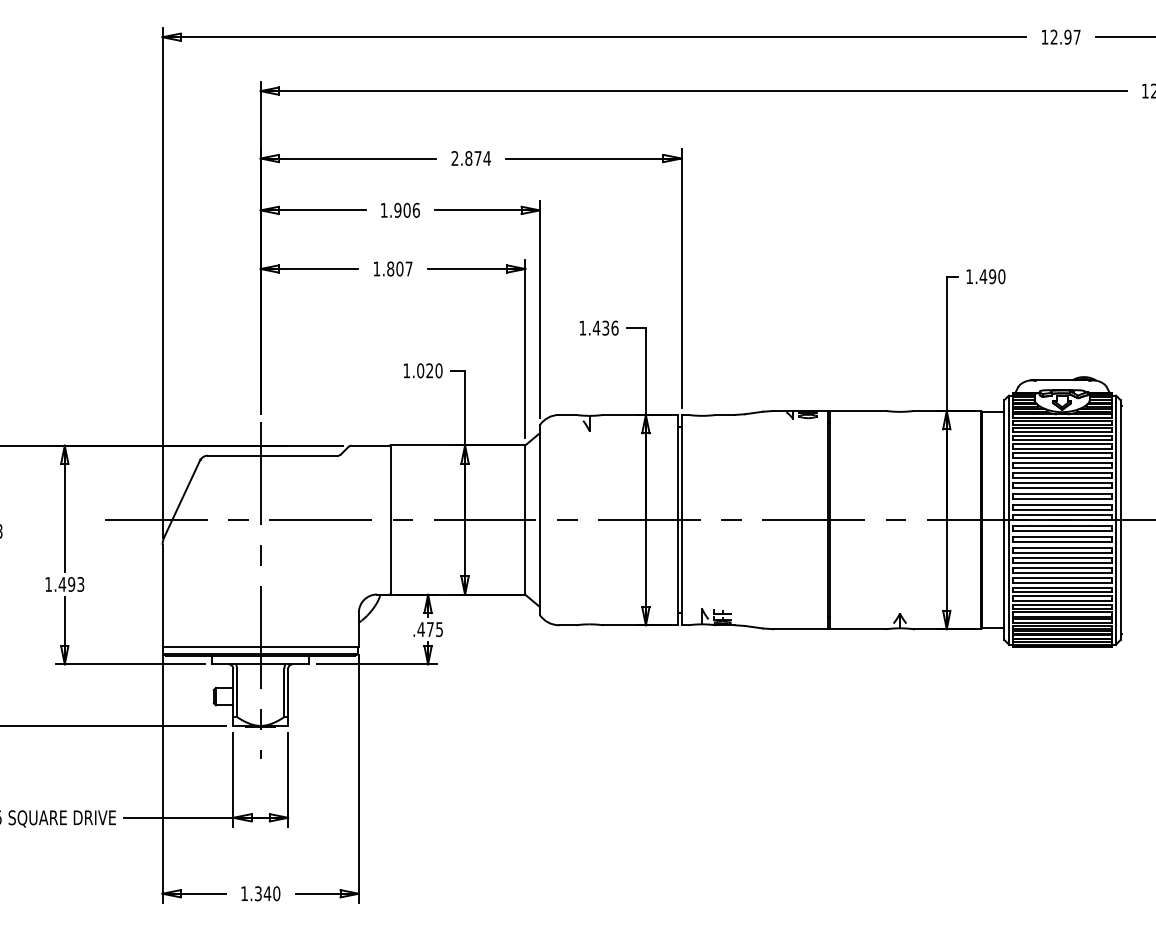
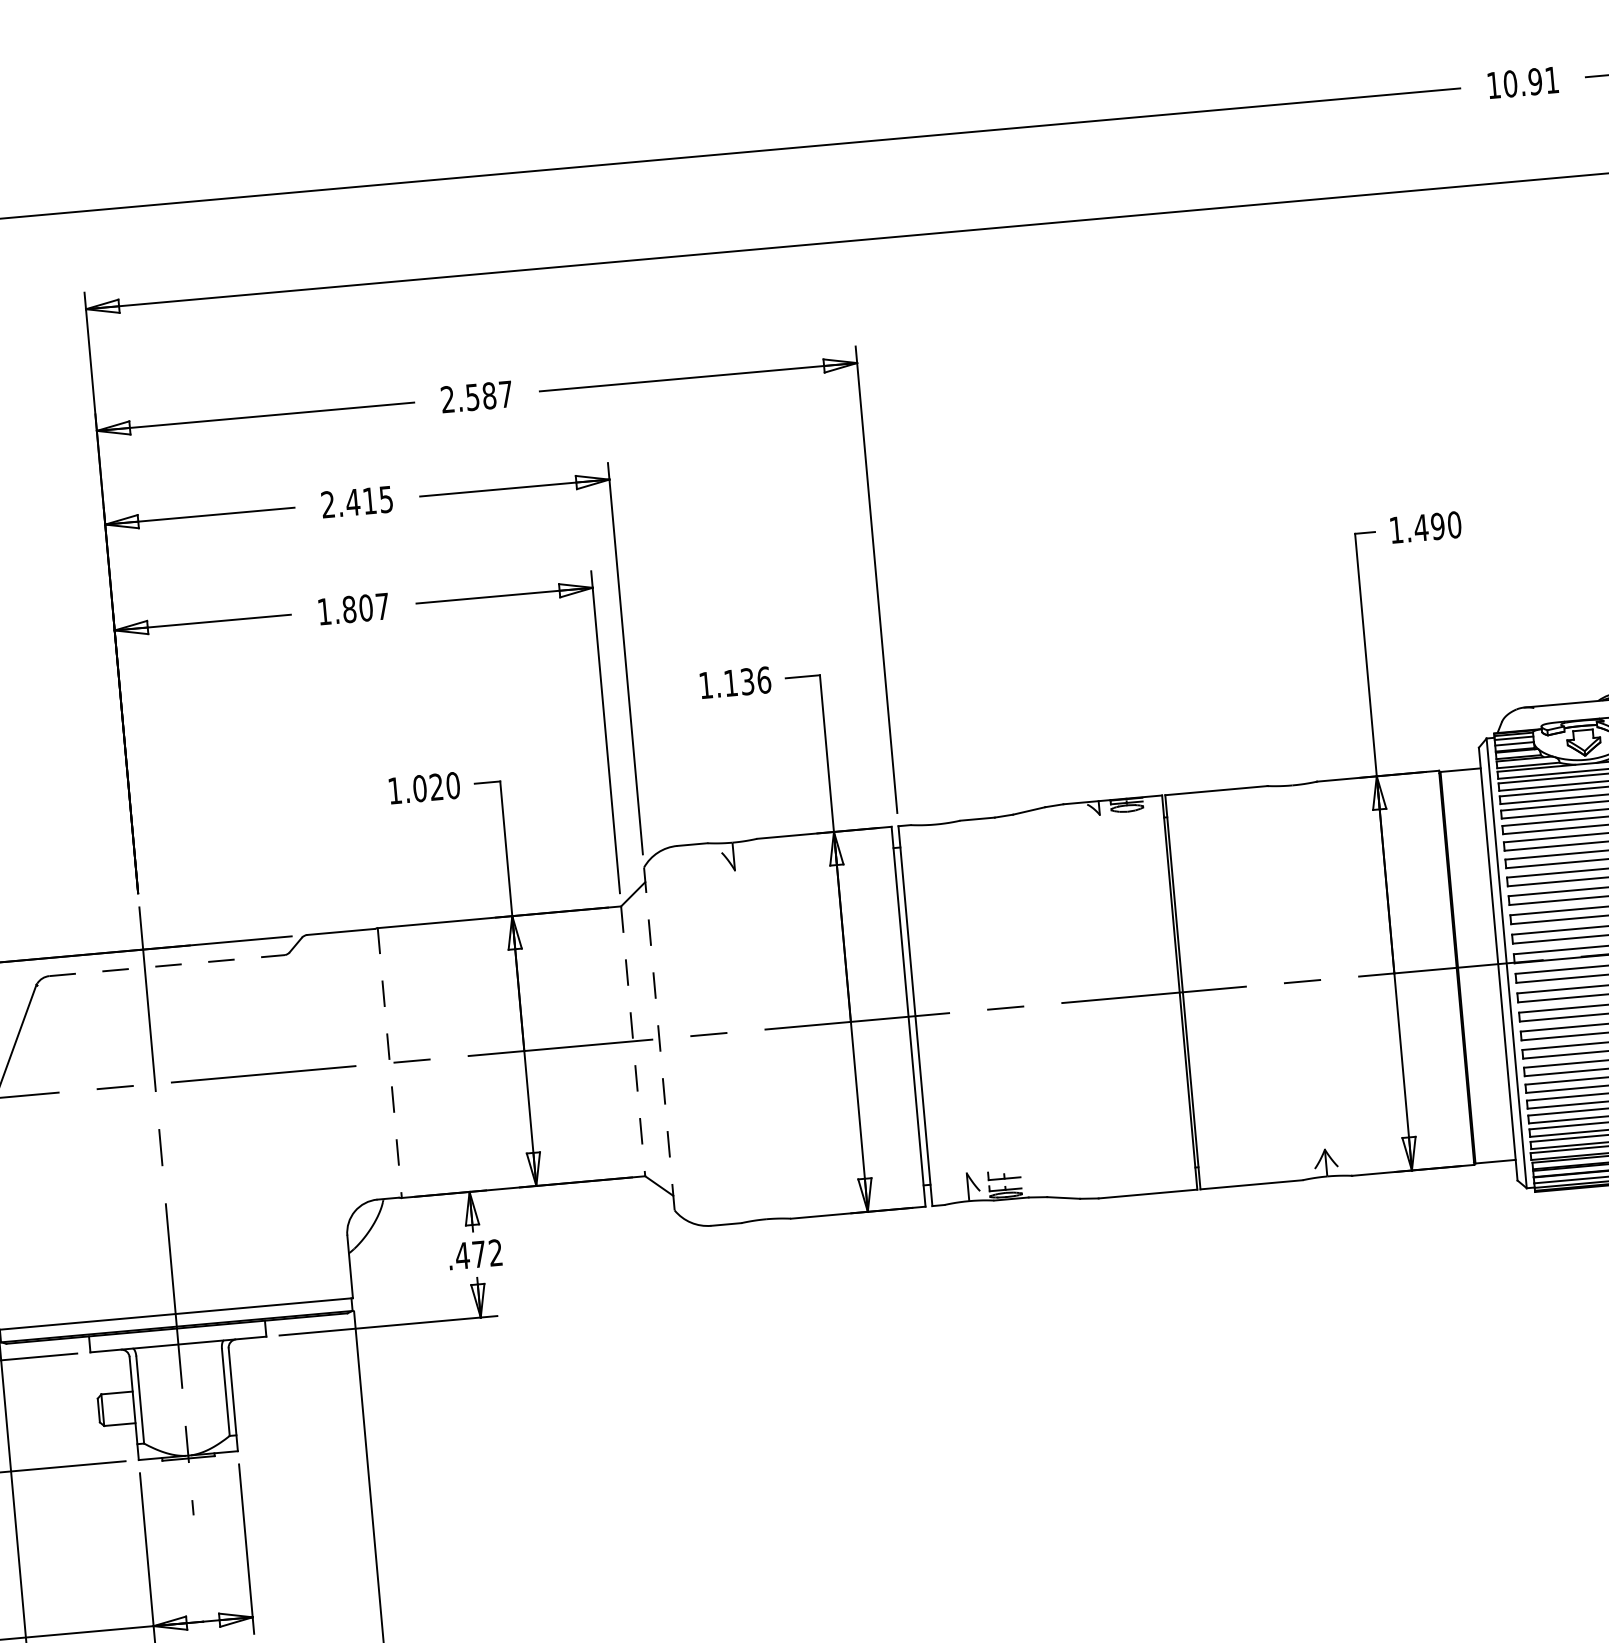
text: (1065, 36) -> (1530, 80), 12.97 -> 10.91
text: (477, 158) -> (488, 395), 2.874 -> 2.587
text: (399, 209) -> (355, 500), 1.906 -> 2.415
text: (596, 327) -> (730, 681), 1.436 -> 1.136
line: (273, 455) -> (167, 965), solid -> dashed
line: (390, 520) -> (389, 1063), solid -> dashed
line: (525, 520) -> (633, 1042), solid -> dashed
line: (539, 520) -> (658, 1039), solid -> dashed
text: (439, 629) -> (495, 1252), .475 -> .472

